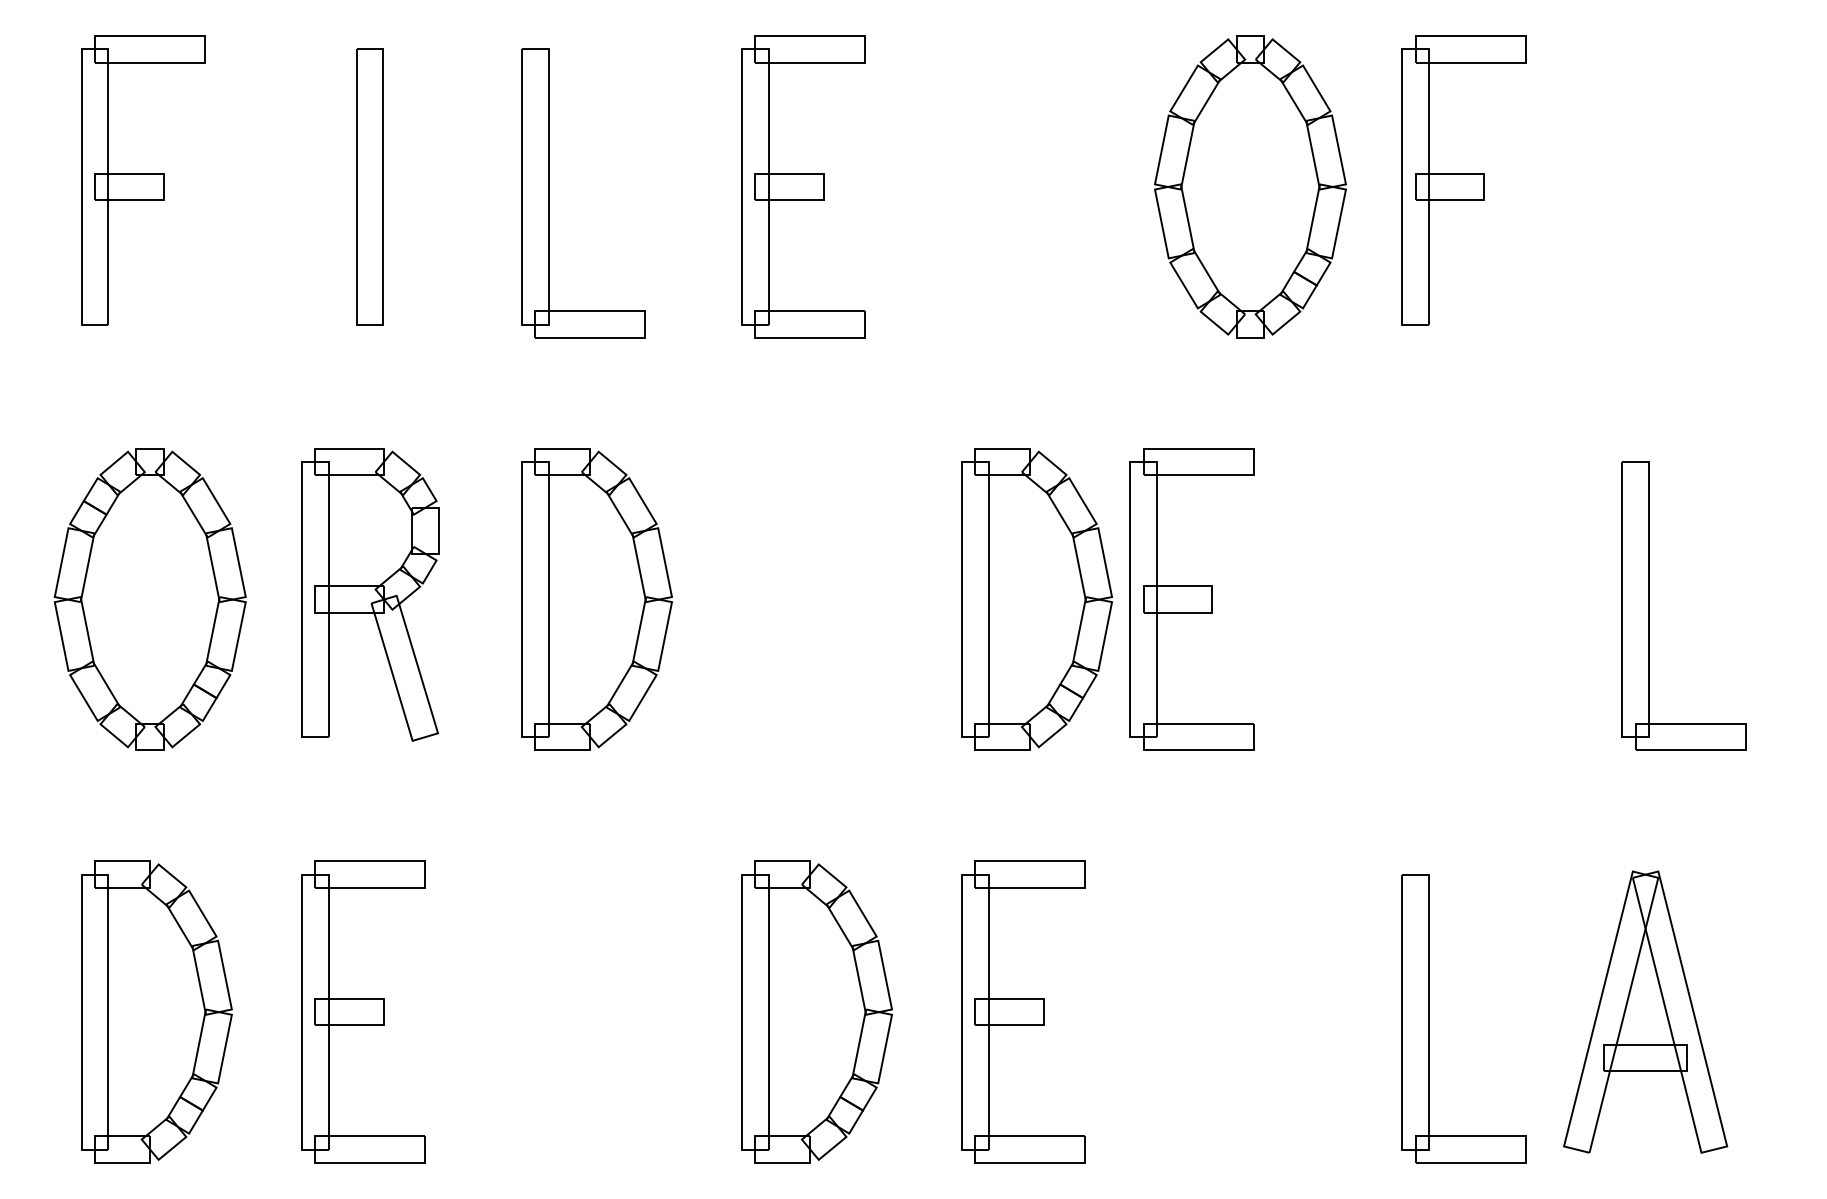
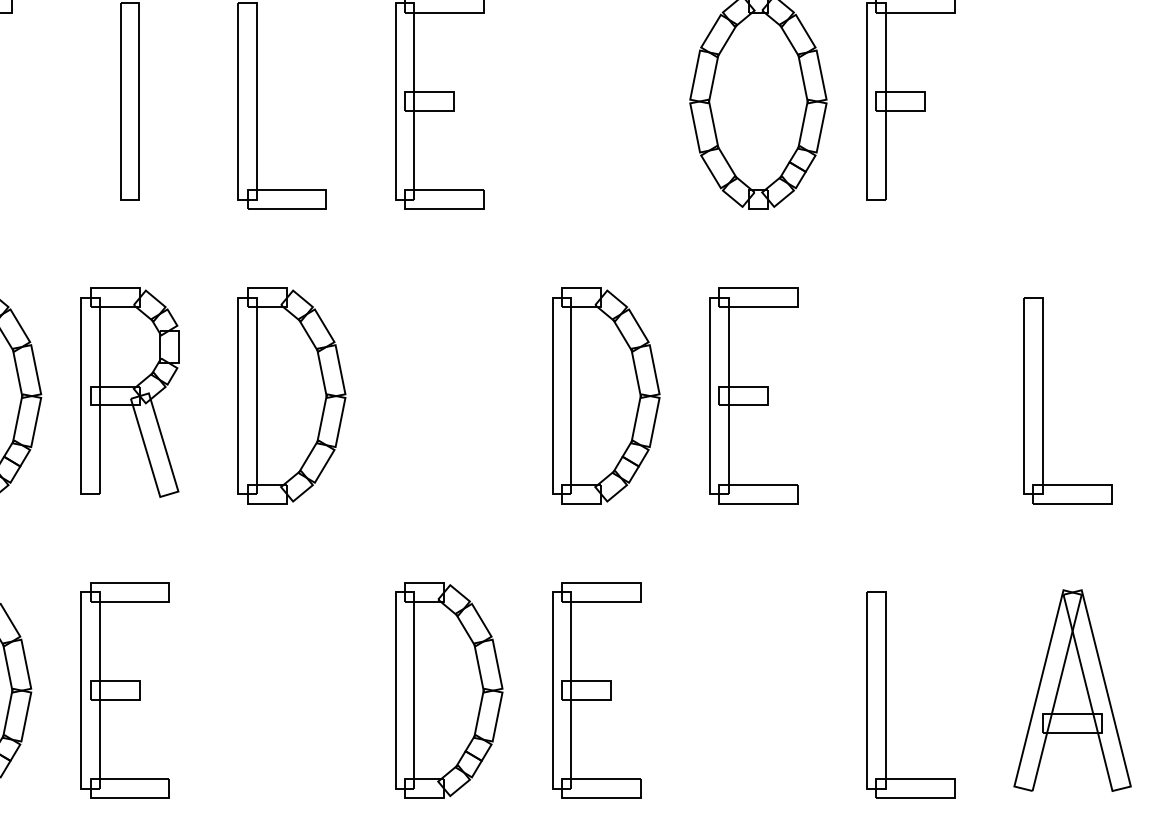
part: (1191, 599) -> (753, 396), moved
part: (1645, 1011) -> (1072, 690), moved

